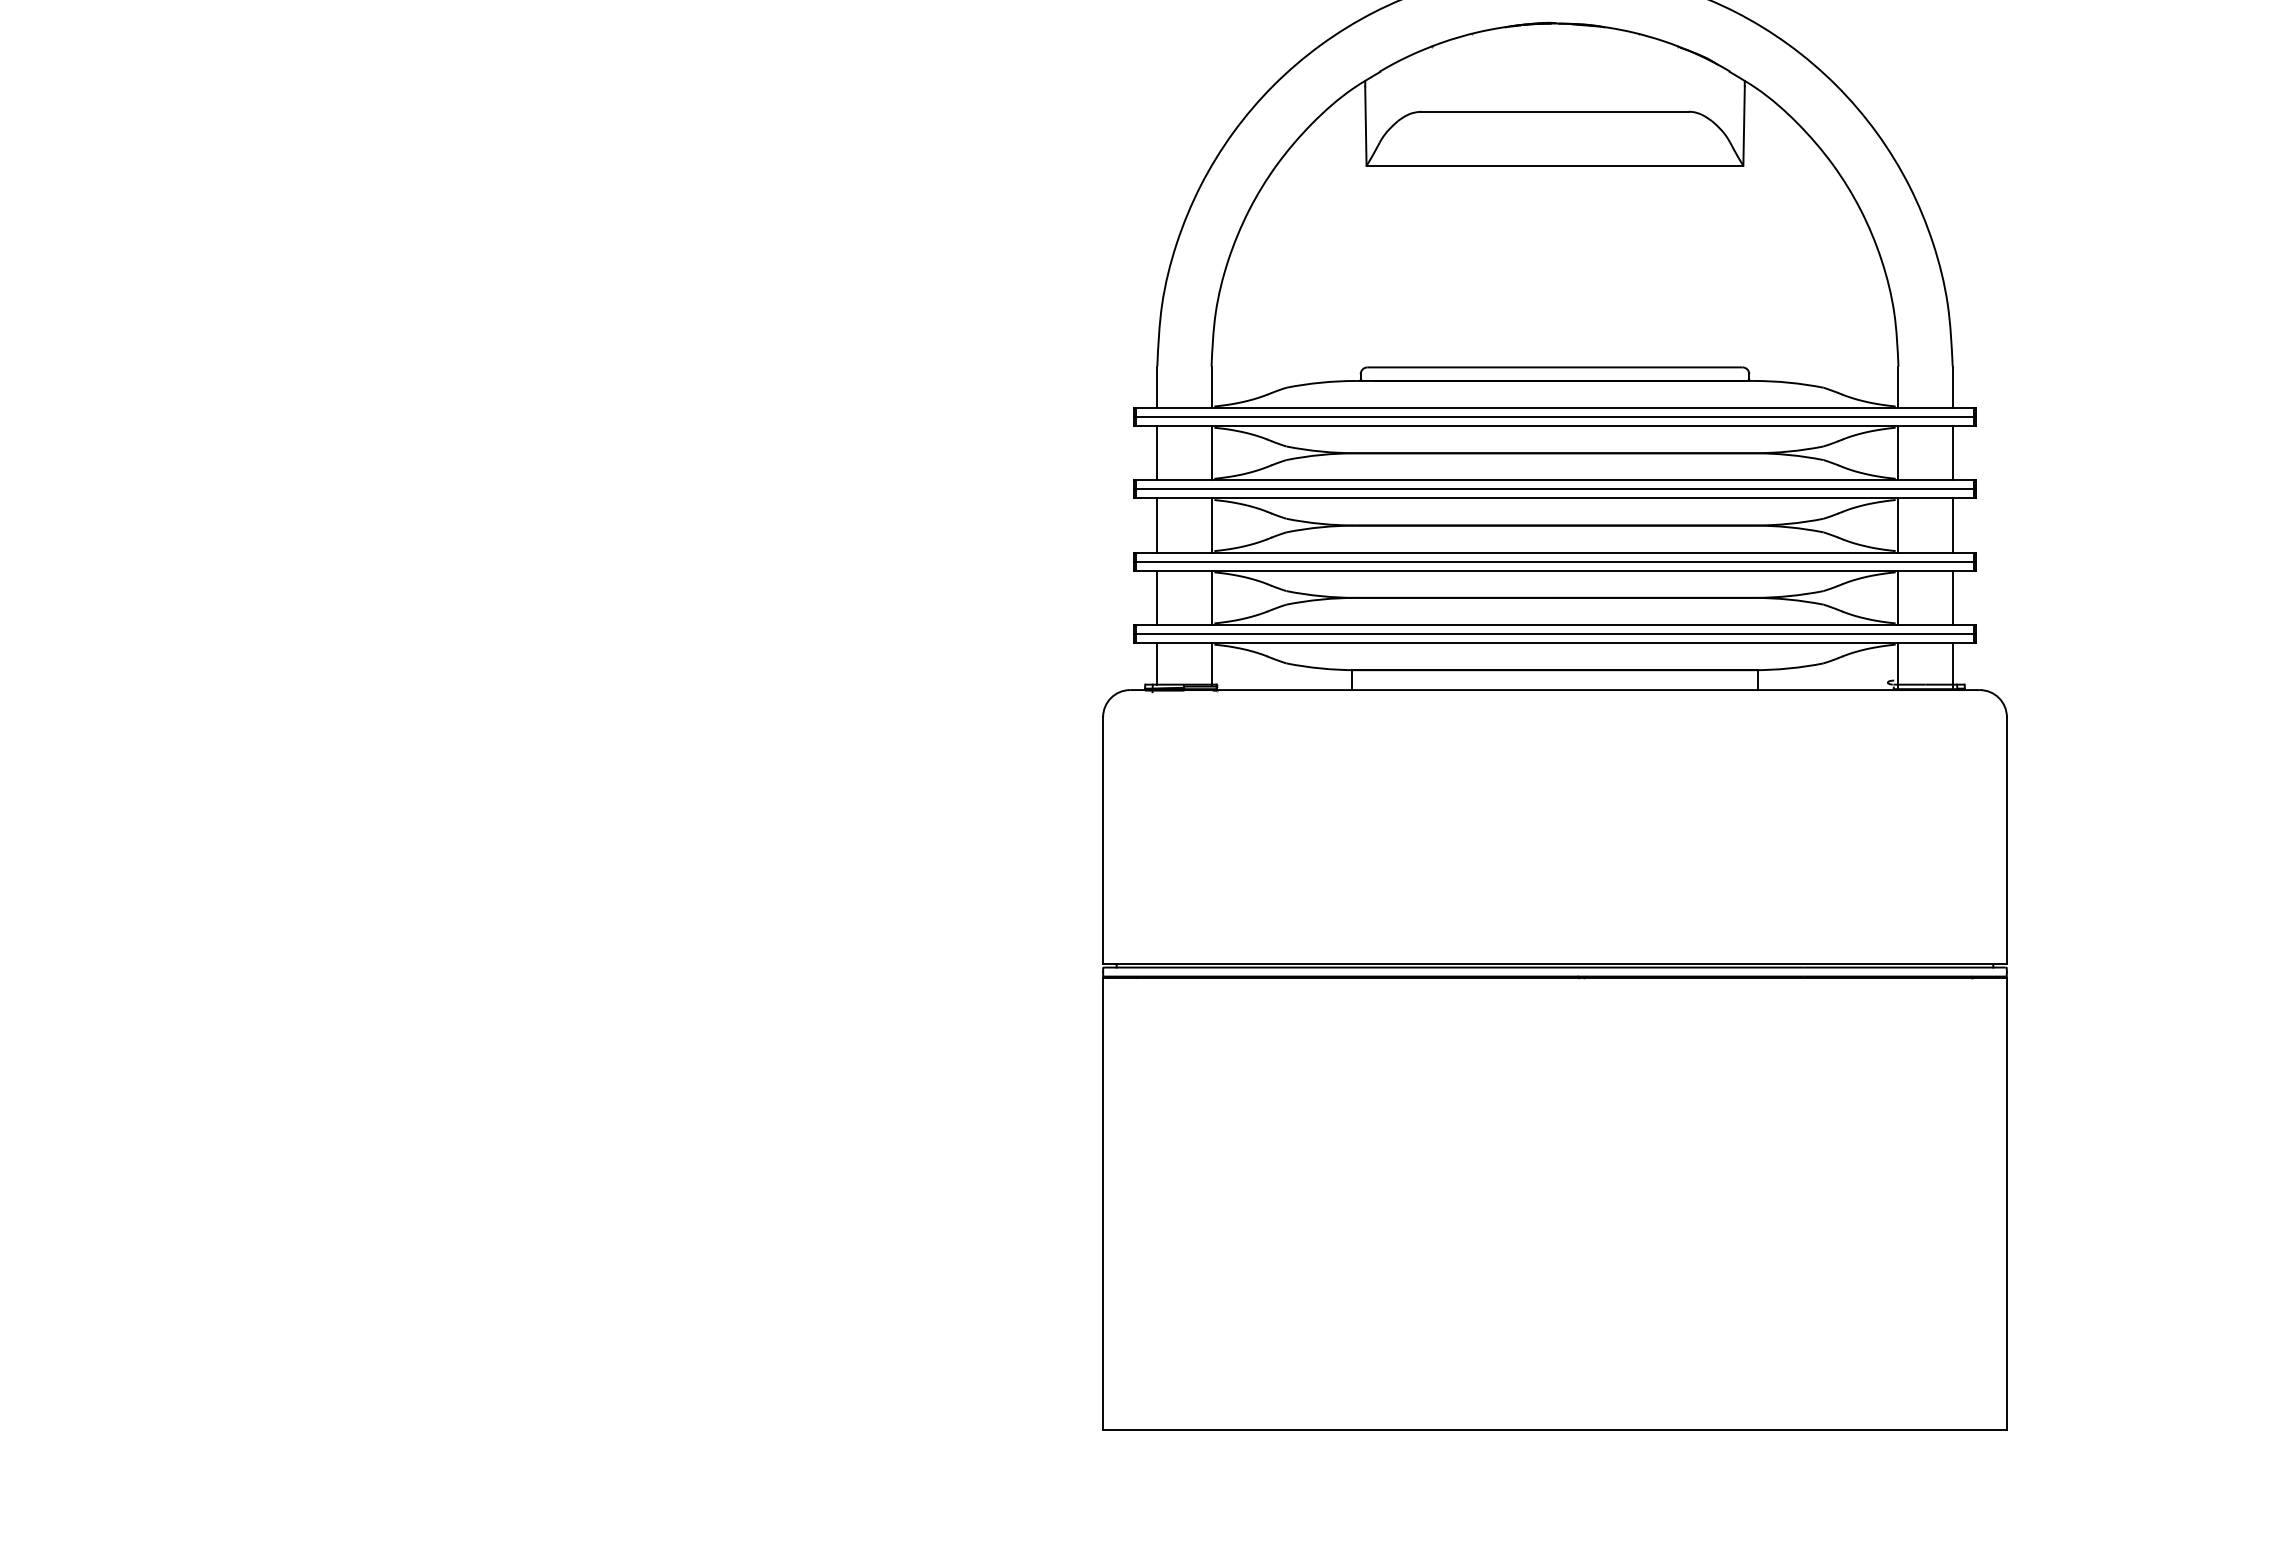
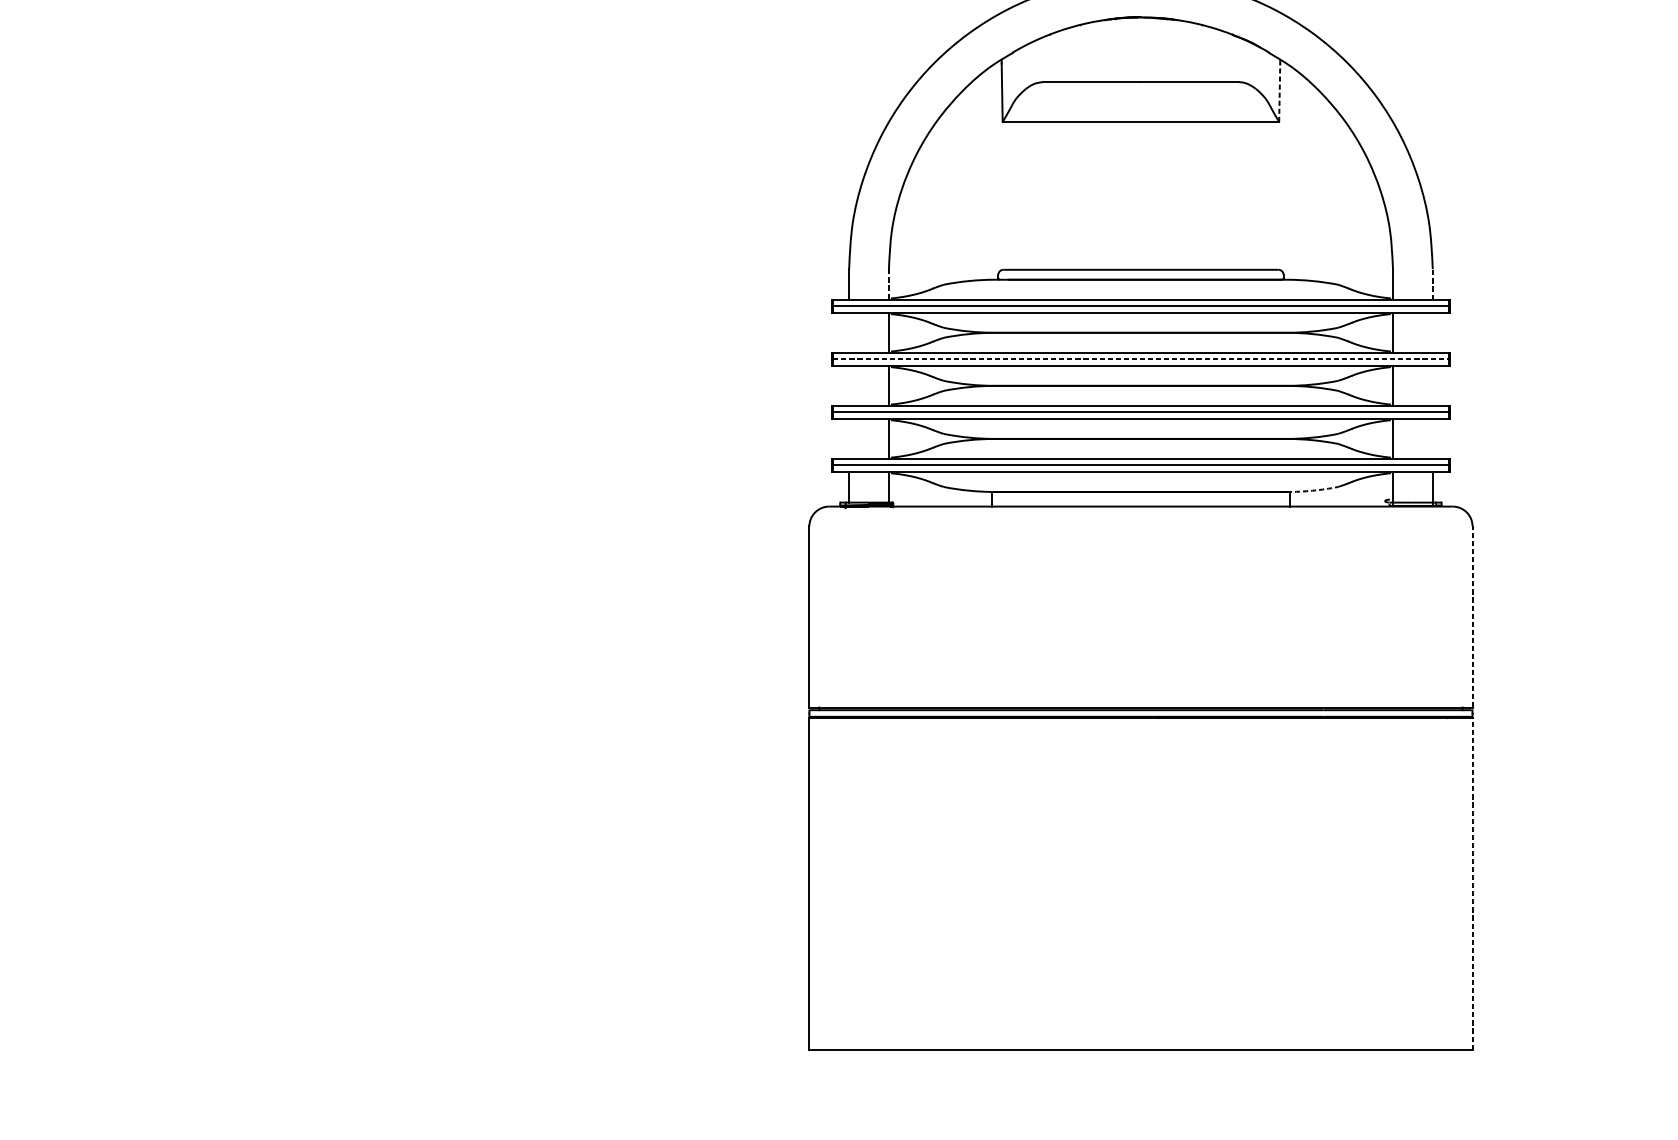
line: (1744, 126) -> (1280, 93), solid -> dashed
line: (1211, 386) -> (888, 283), solid -> dashed
line: (1952, 387) -> (1432, 284), solid -> dashed
line: (1157, 453) -> (849, 332), removed
line: (1952, 453) -> (1432, 332), removed
line: (1555, 489) -> (1141, 359), solid -> dashed
line: (1157, 525) -> (849, 385), removed
line: (1952, 525) -> (1432, 385), removed
line: (1157, 597) -> (849, 438), removed
line: (1952, 597) -> (1432, 438), removed
arc: (1788, 668) -> (1312, 490), solid -> dashed
line: (2006, 840) -> (1472, 616), solid -> dashed
line: (2006, 1204) -> (1472, 884), solid -> dashed

